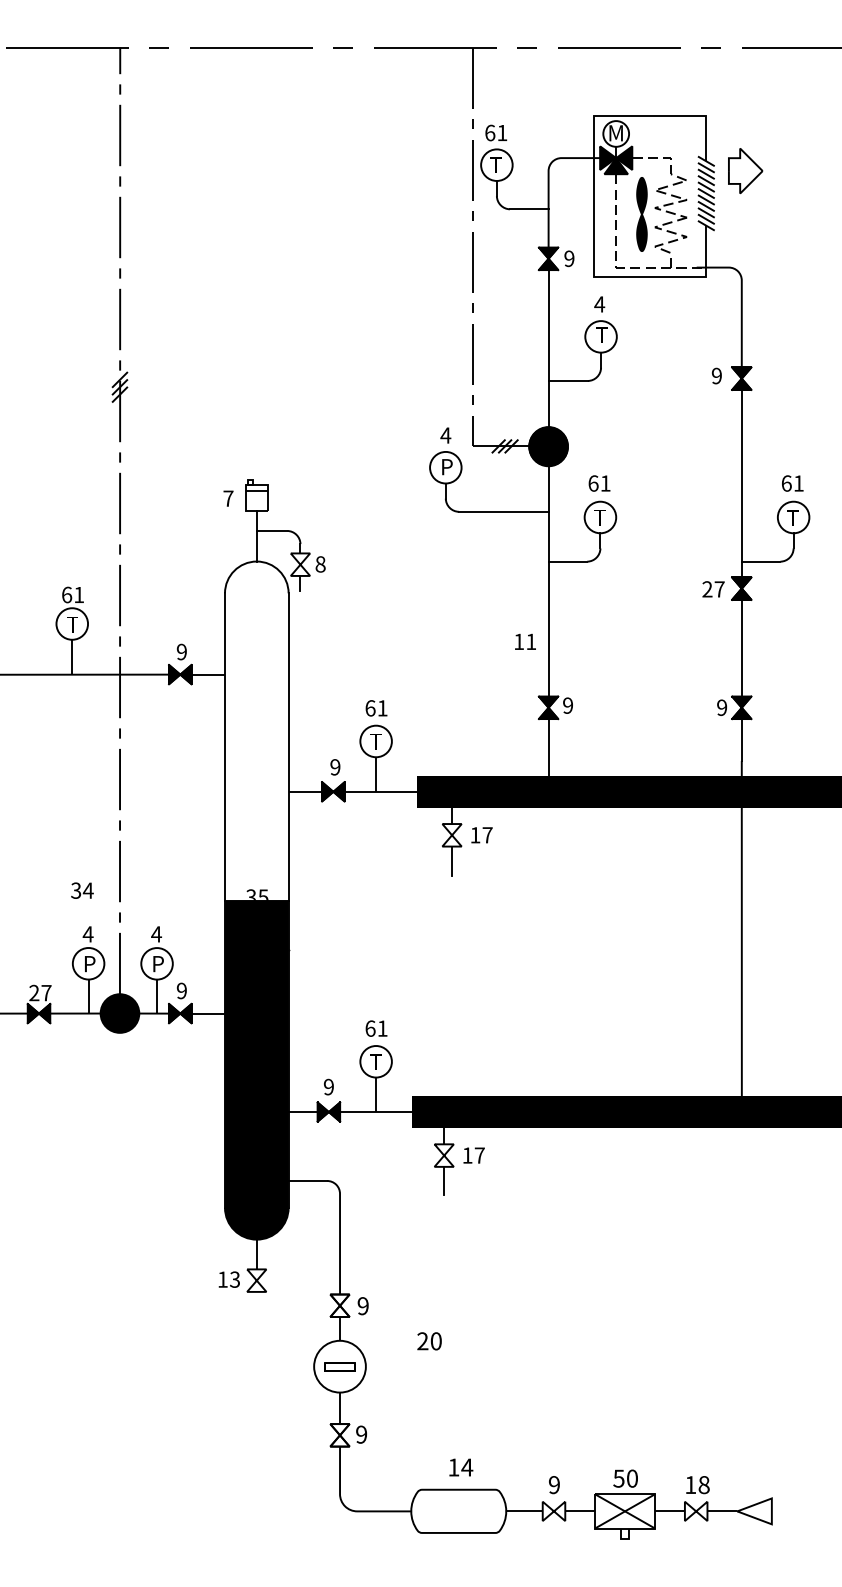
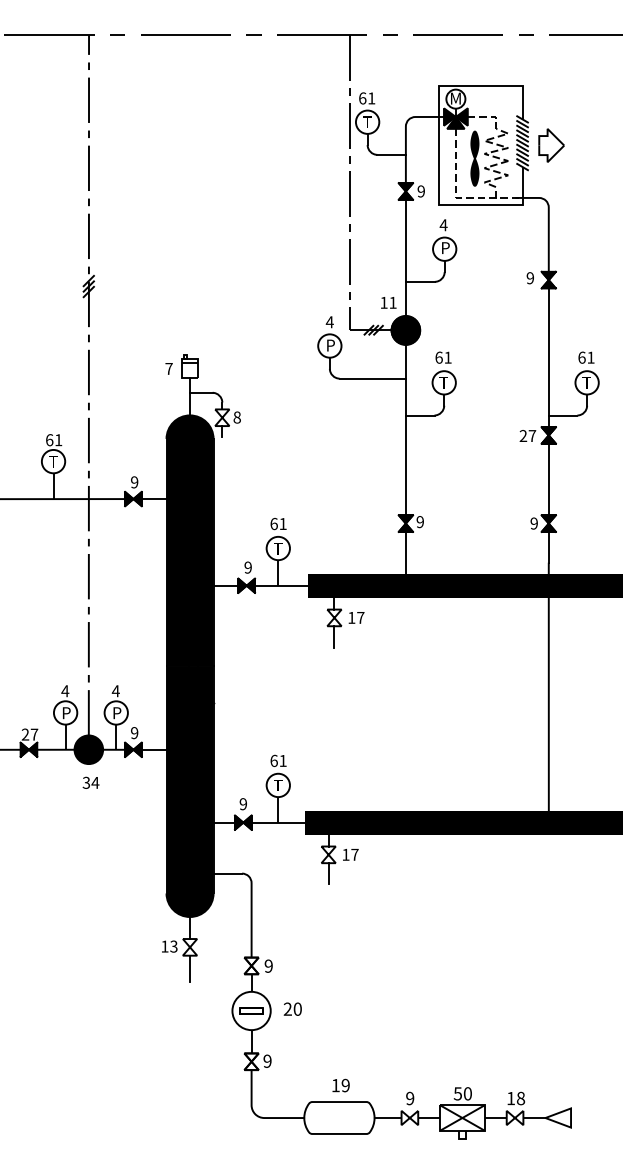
part: (745, 170) -> (551, 145), moved
text: (602, 334) -> (445, 247), Т -> P
text: (525, 641) -> (388, 302), moved
fill: (256, 730) -> (189, 540), added
text: (81, 890) -> (90, 782), moved
line: (256, 1309) -> (189, 968), added
text: (429, 1340) -> (292, 1008), moved
text: (466, 1467) -> (345, 1085), 14 -> 19

